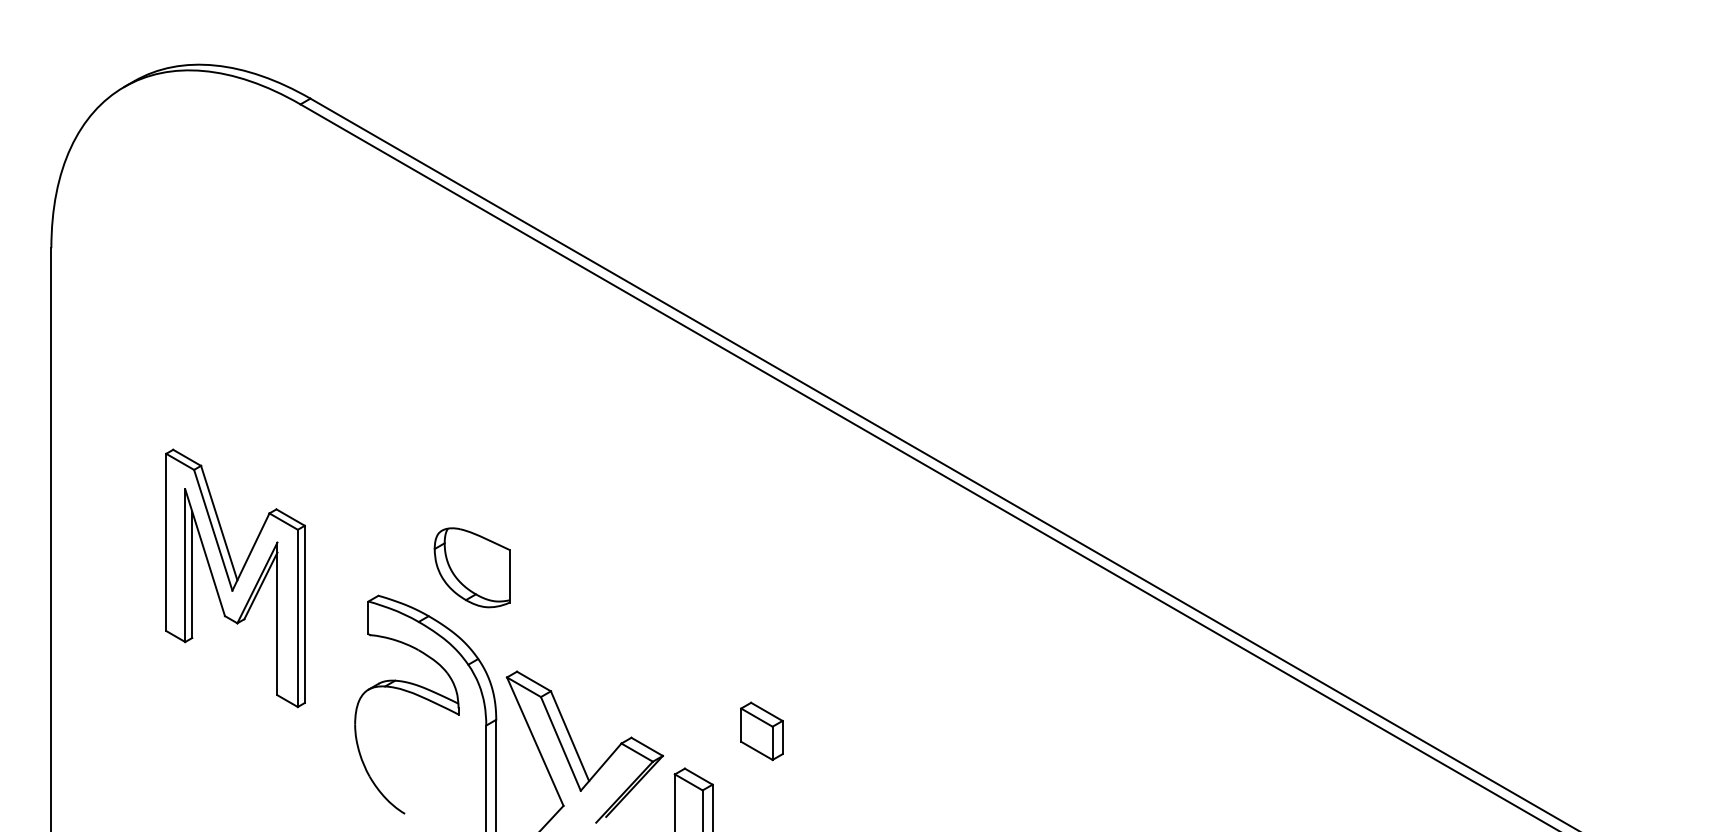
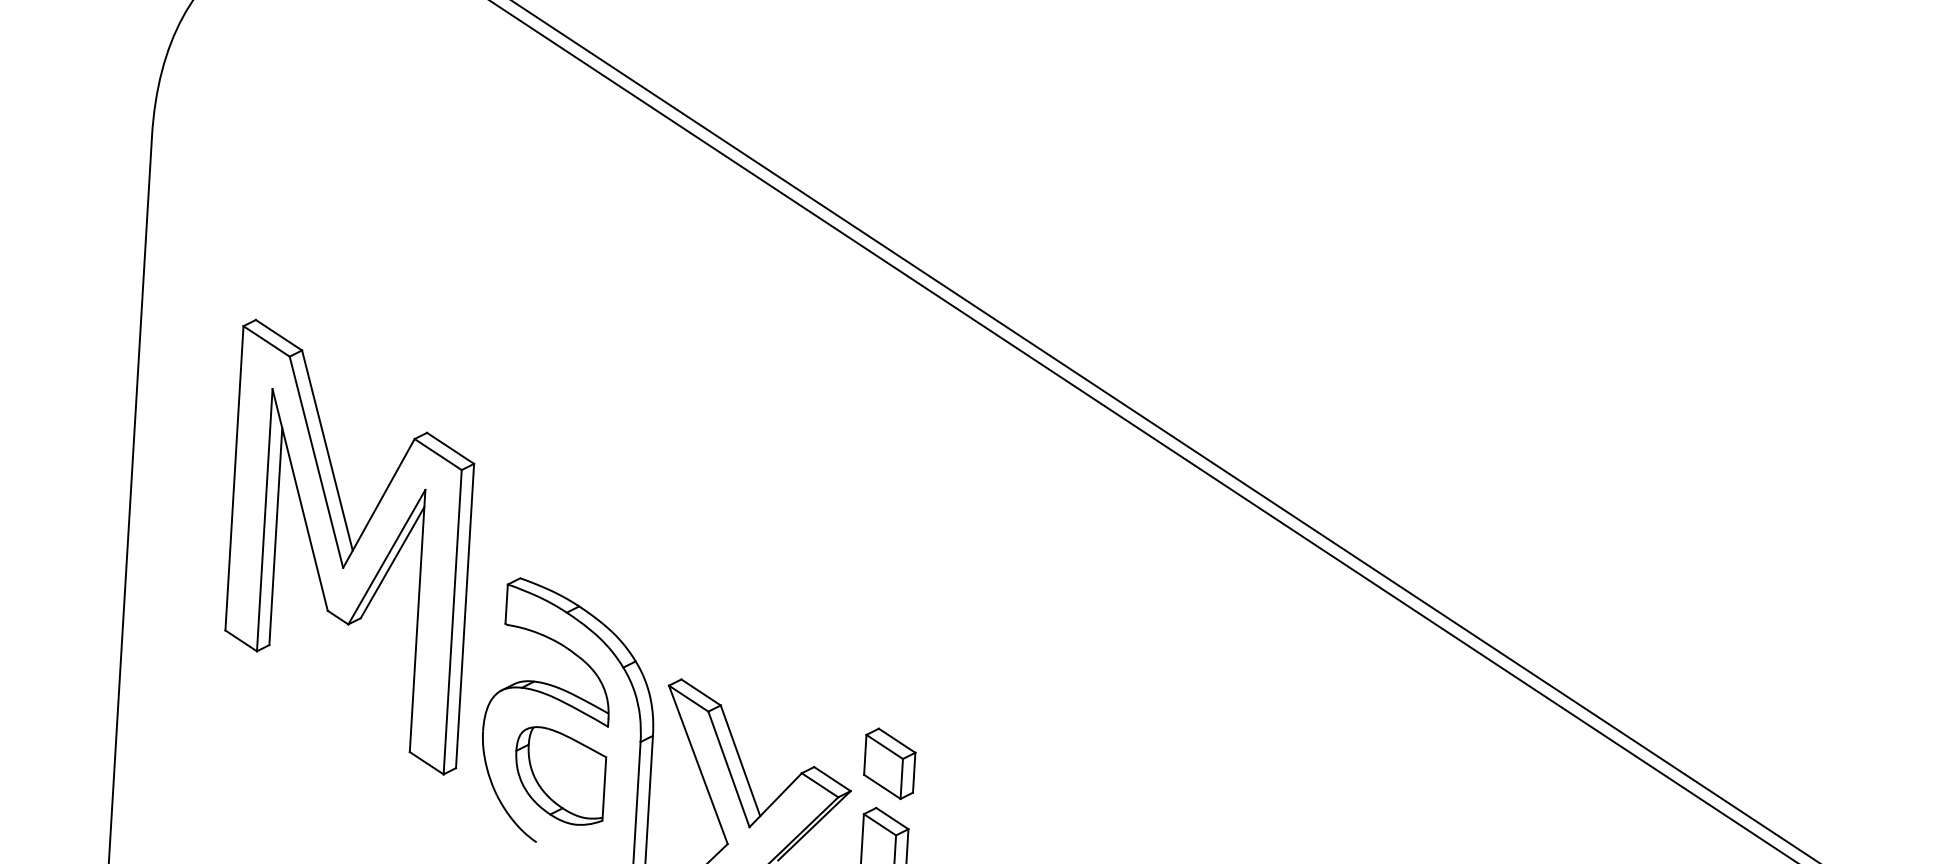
part: (471, 567) -> (559, 775), moved
part: (235, 578) -> (349, 547), size x1.43
part: (761, 731) -> (889, 763), moved

